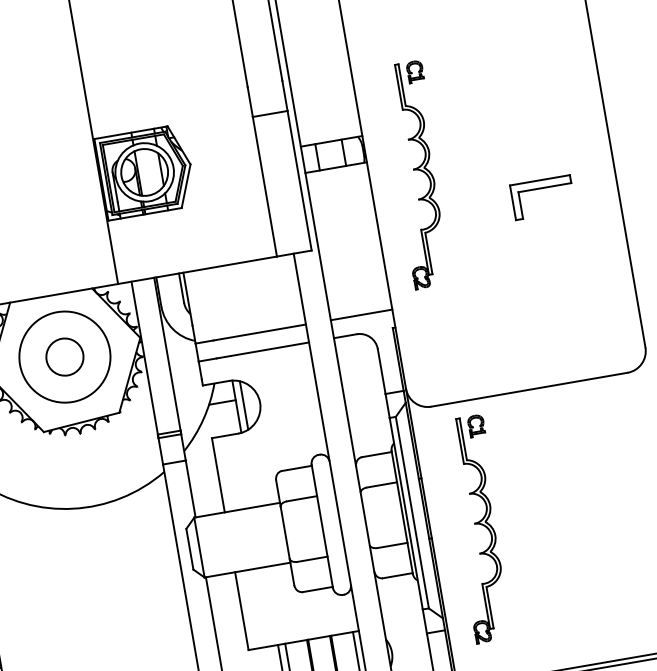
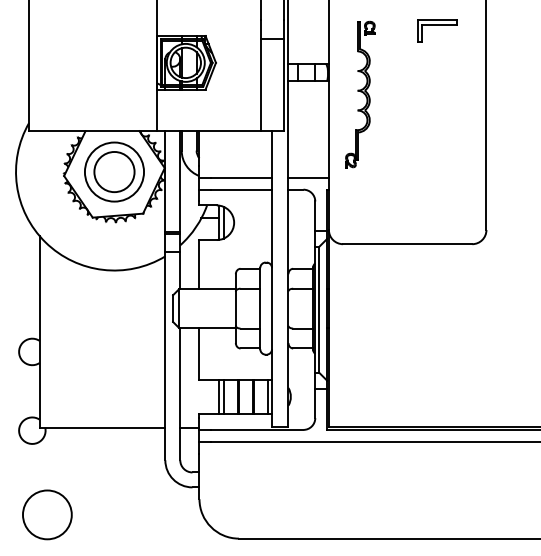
part: (542, 196) -> (437, 30), moved
circle: (65, 357) -> (114, 172), size x1.67
part: (479, 528) -> (360, 327), removed

